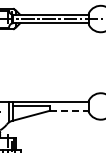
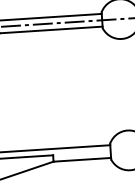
line: (69, 110) -> (82, 159), dashed -> solid

